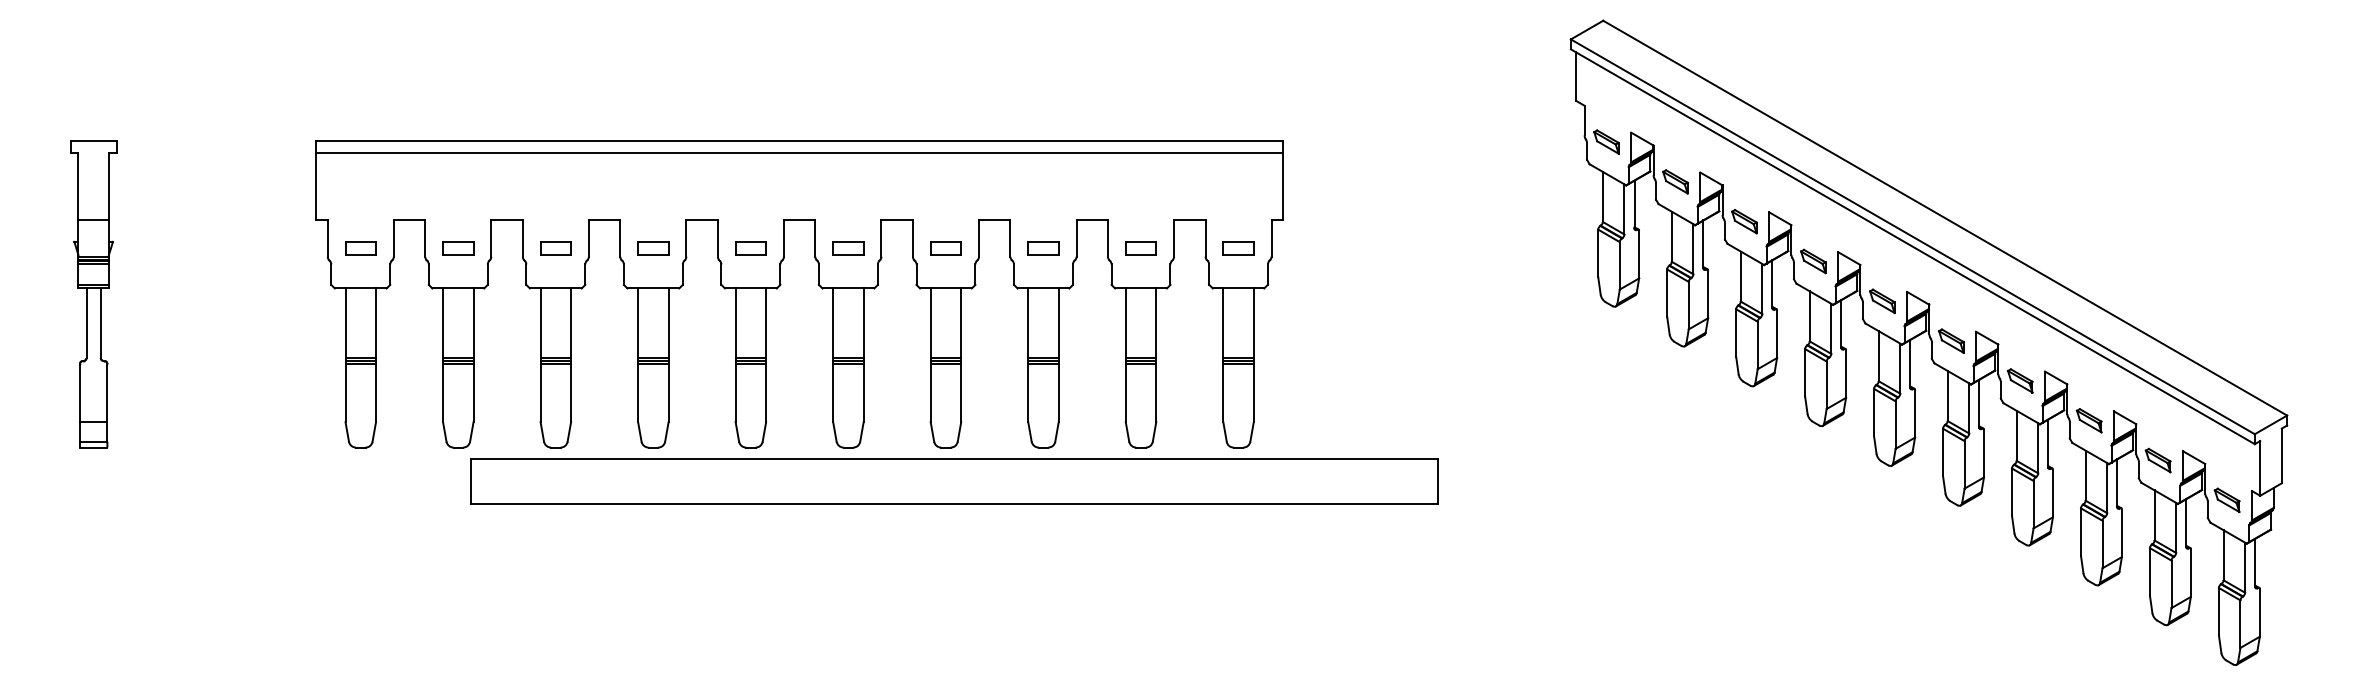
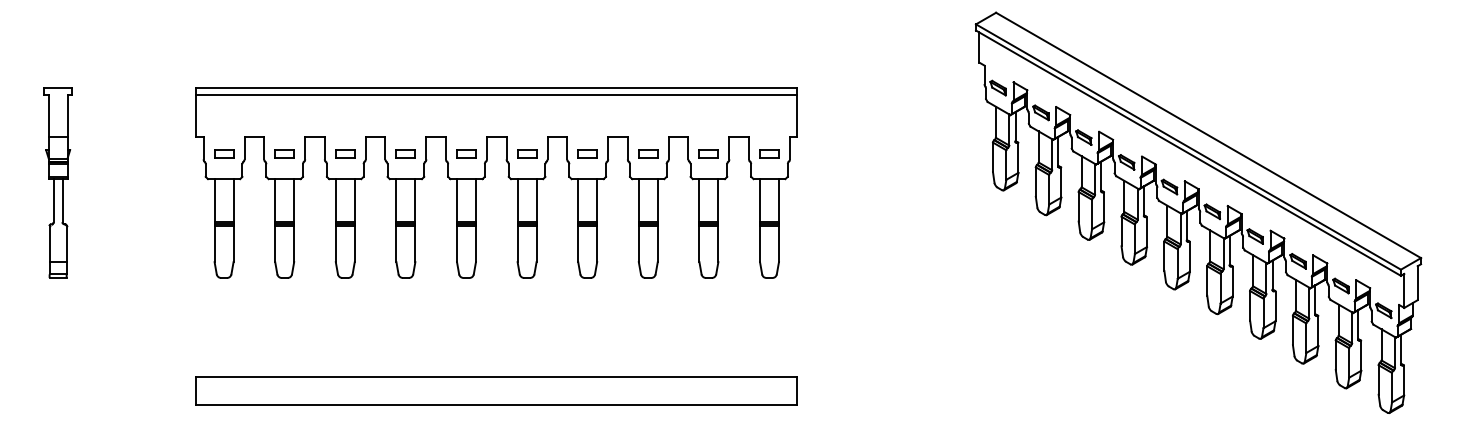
part: (953, 480) -> (496, 390), moved

